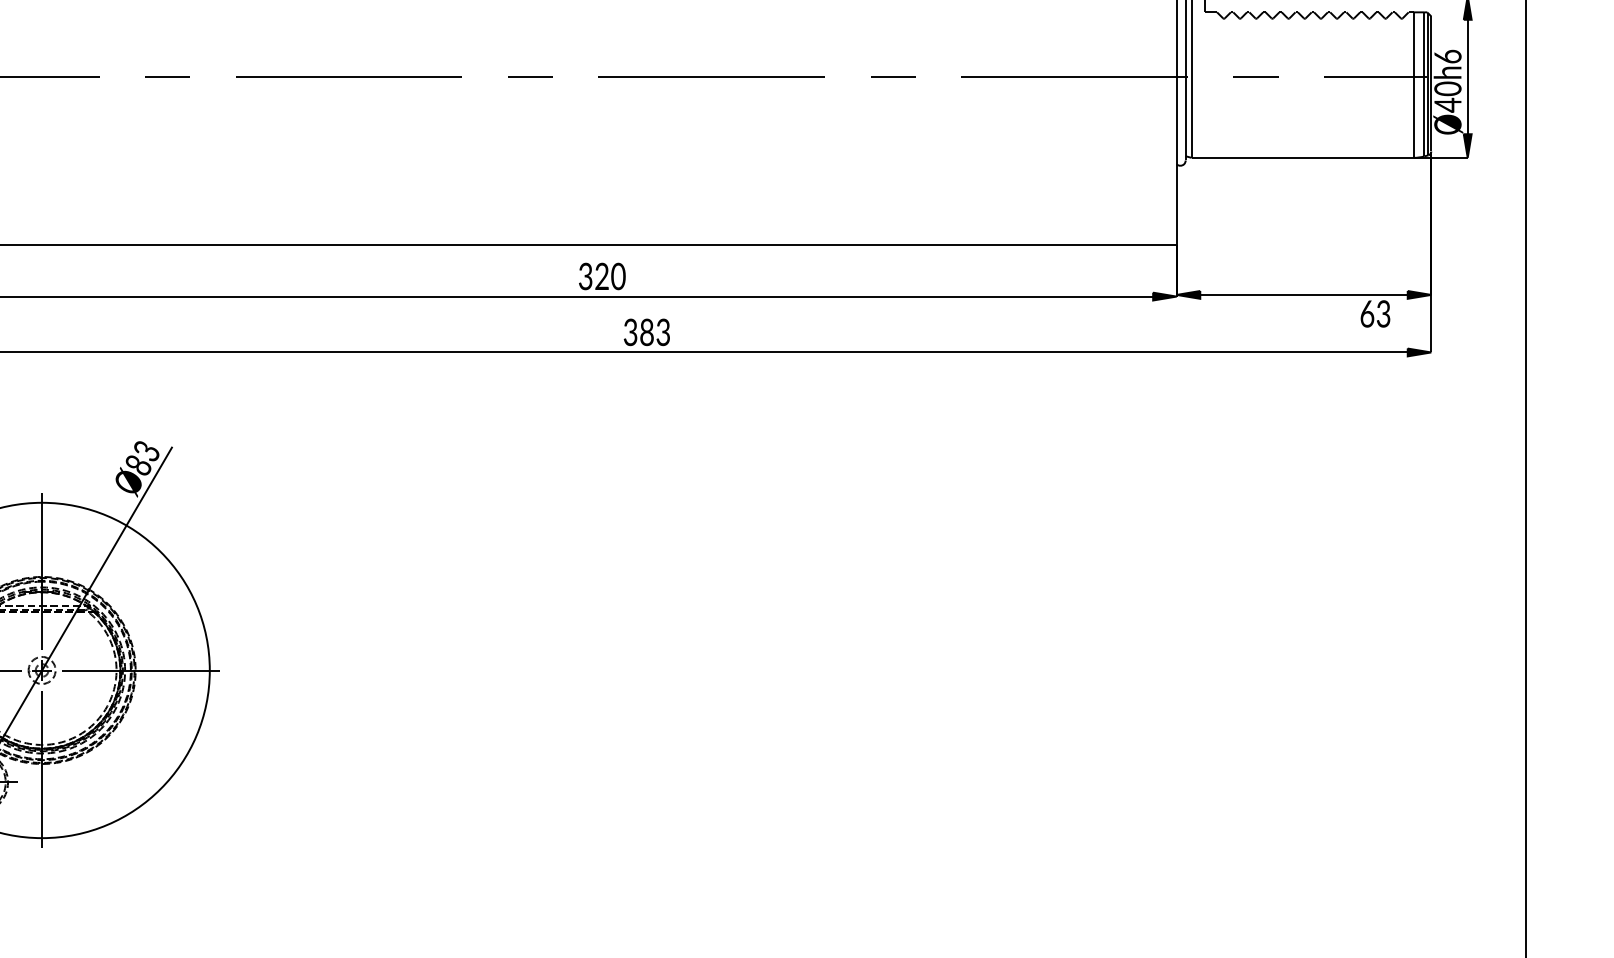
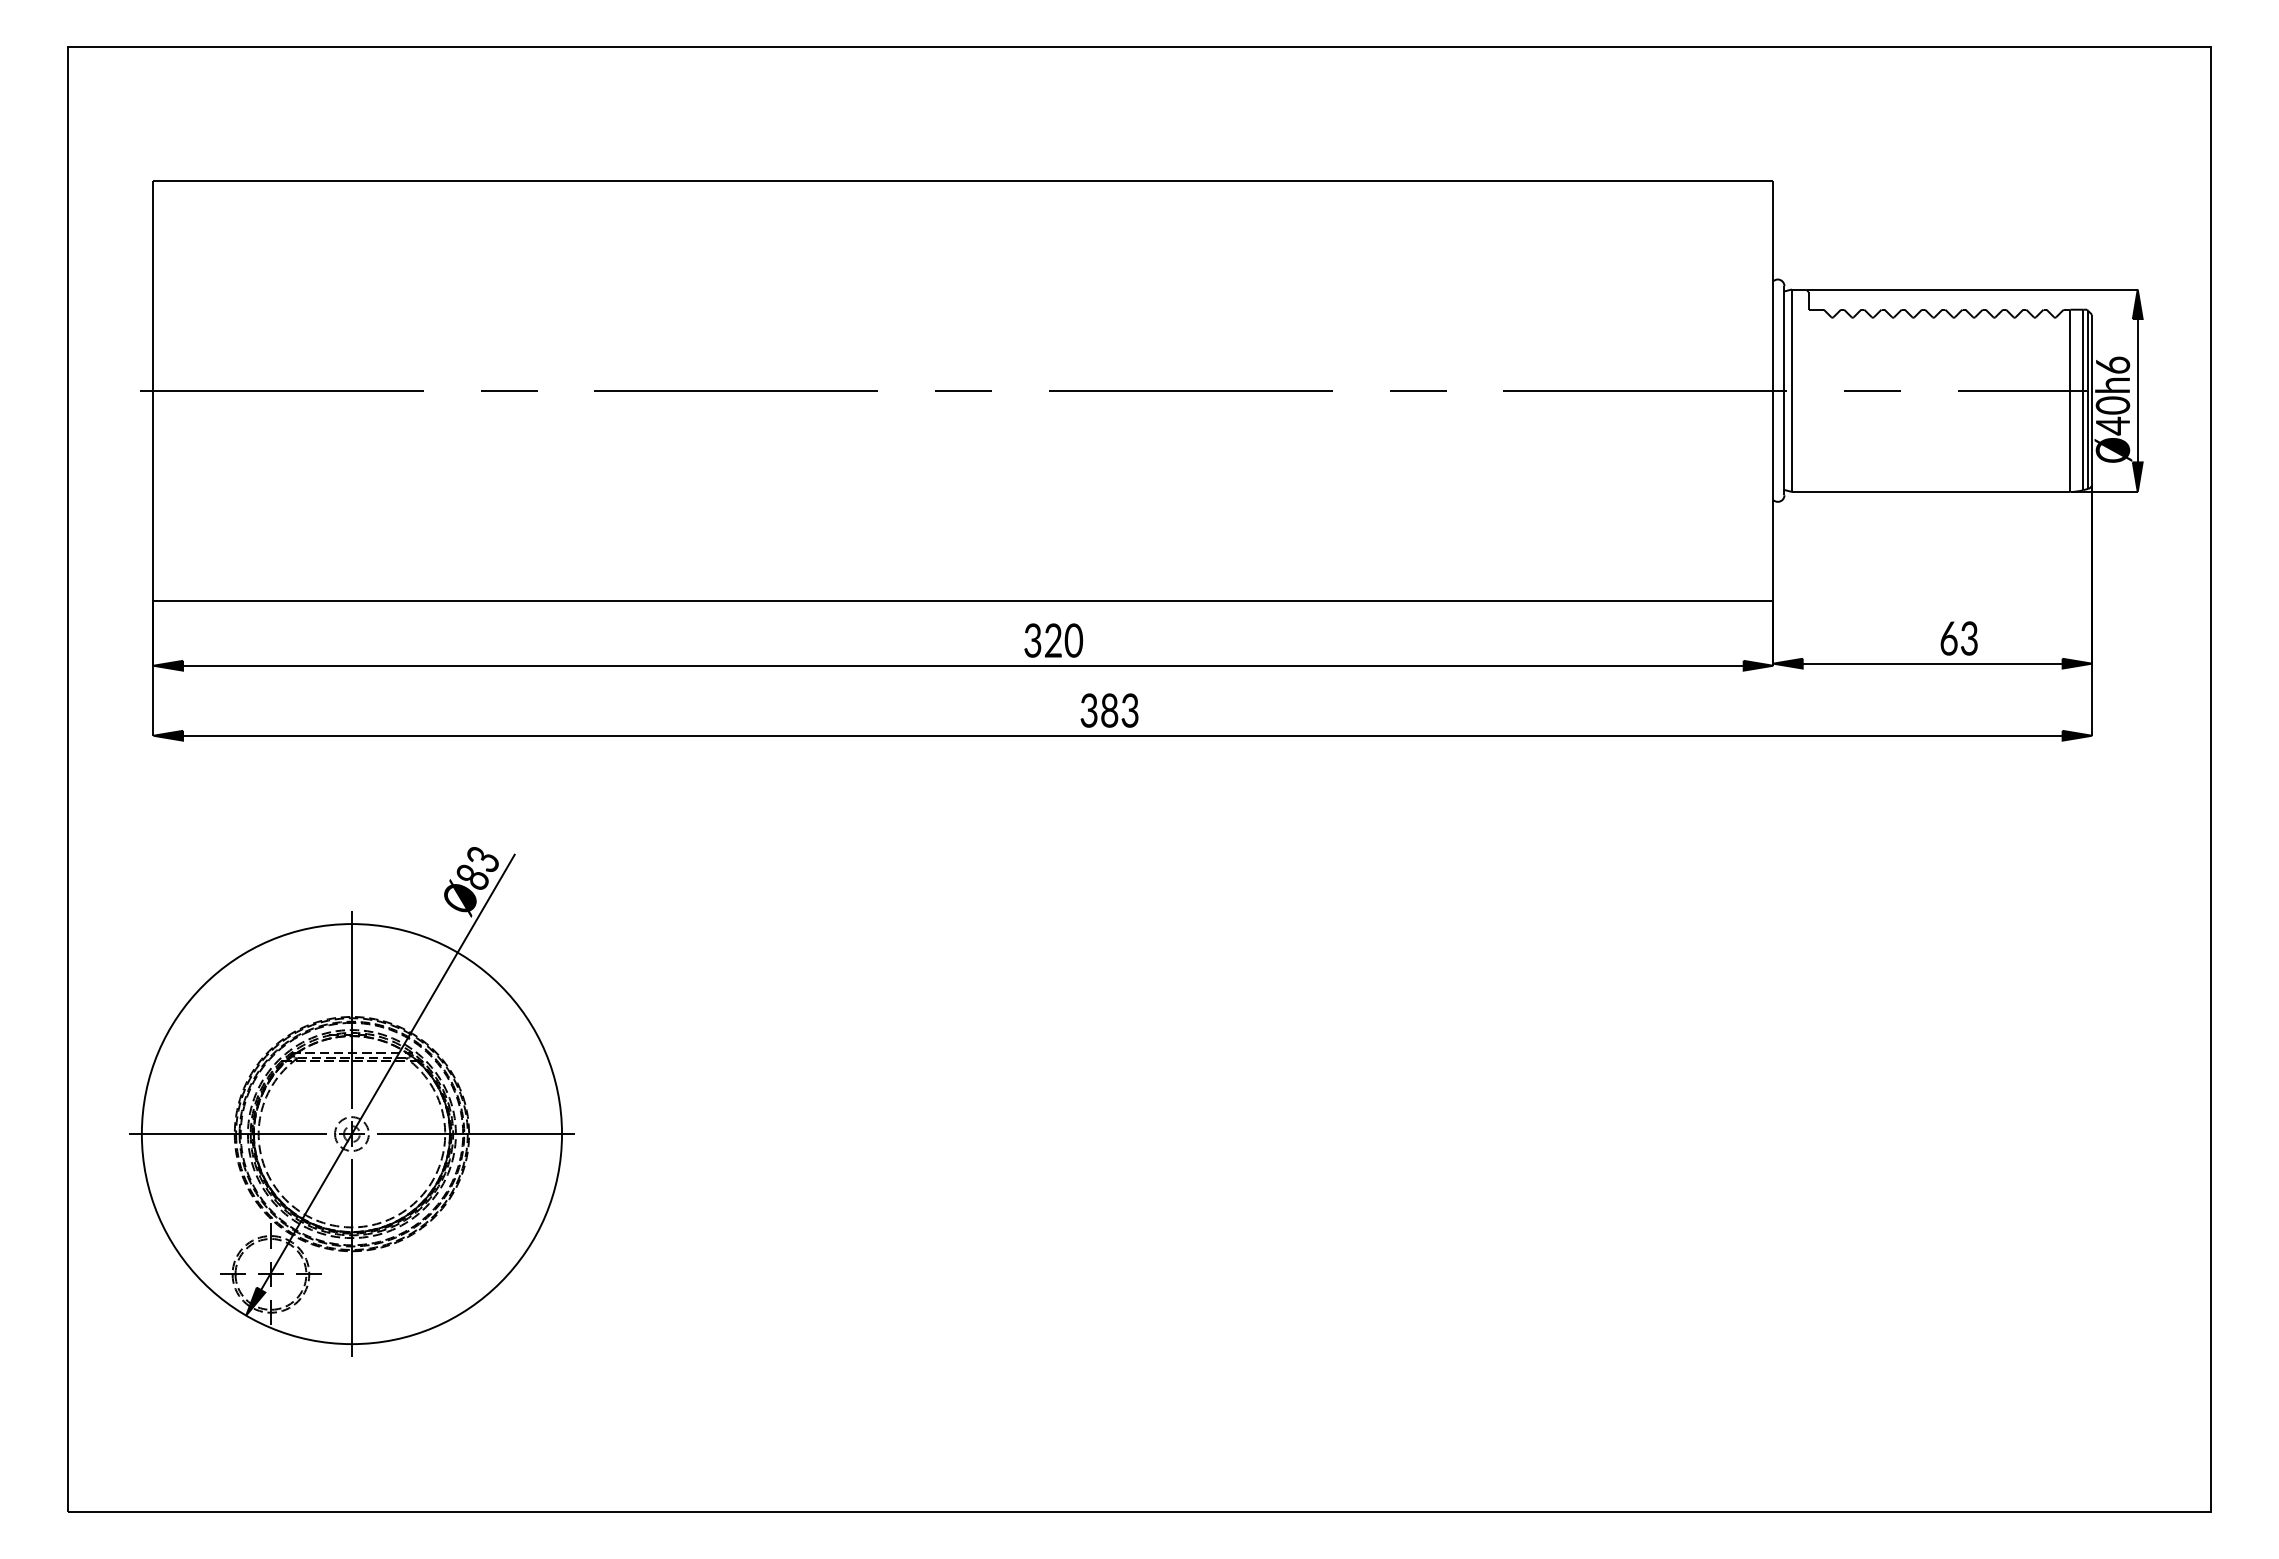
text: (1374, 313) -> (1958, 638), moved

